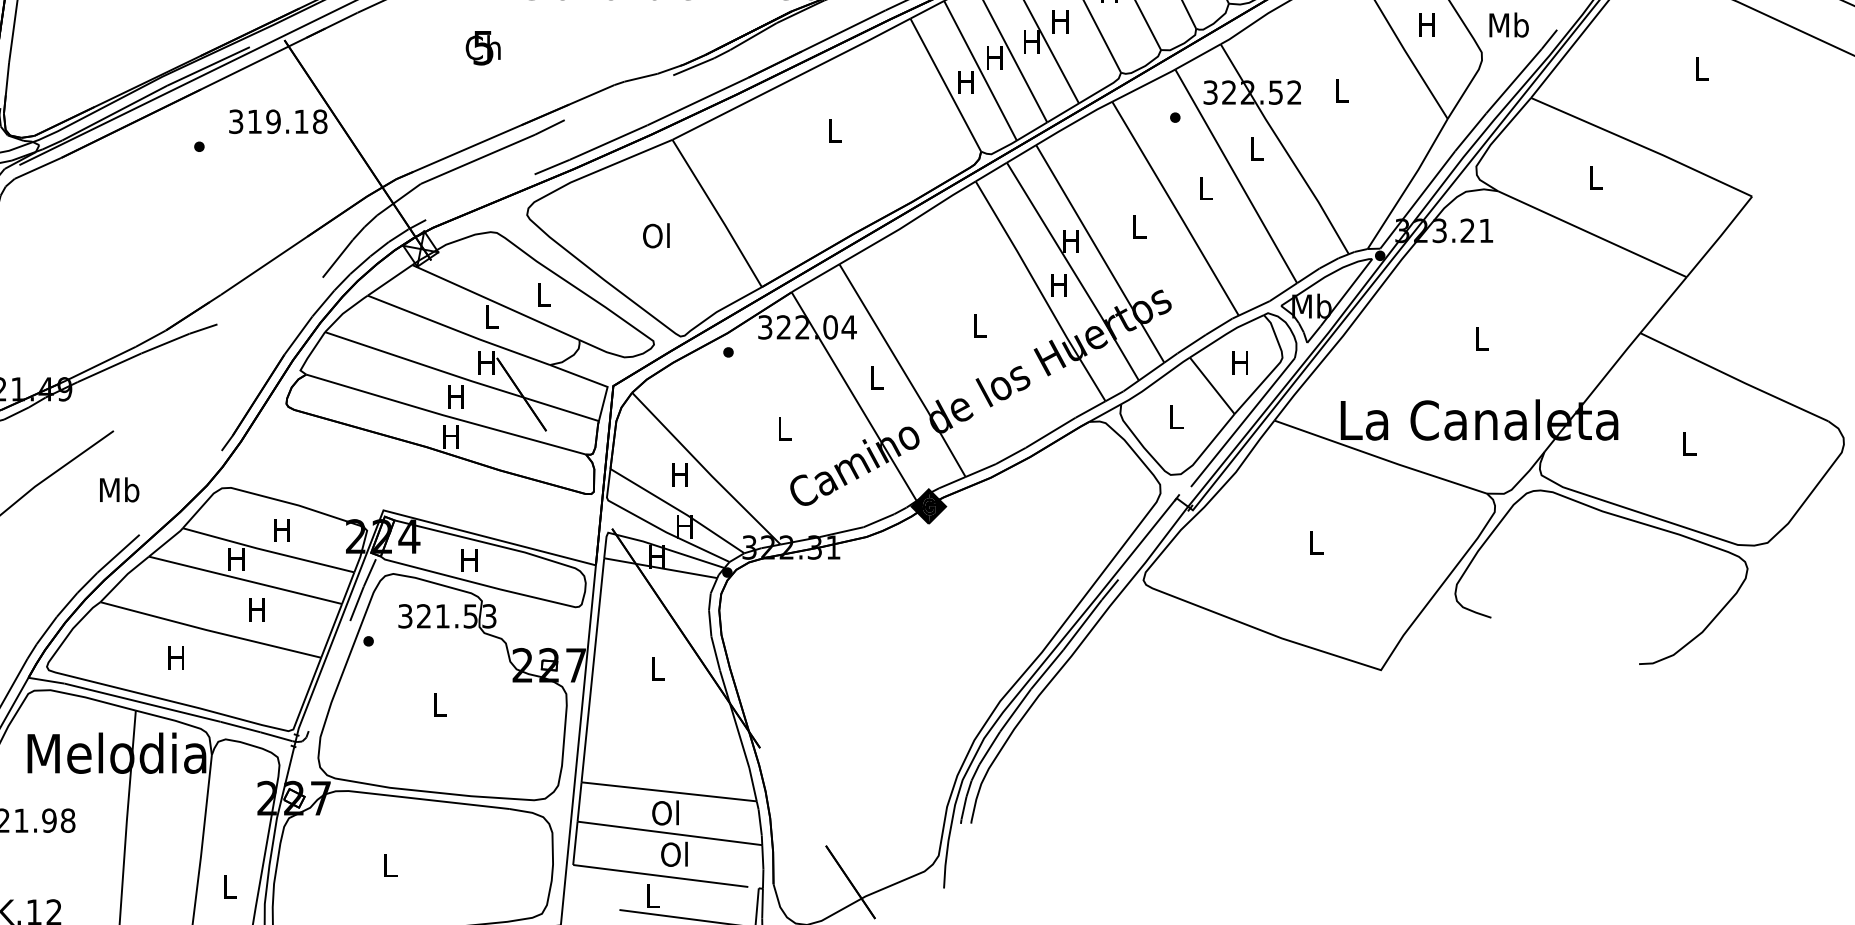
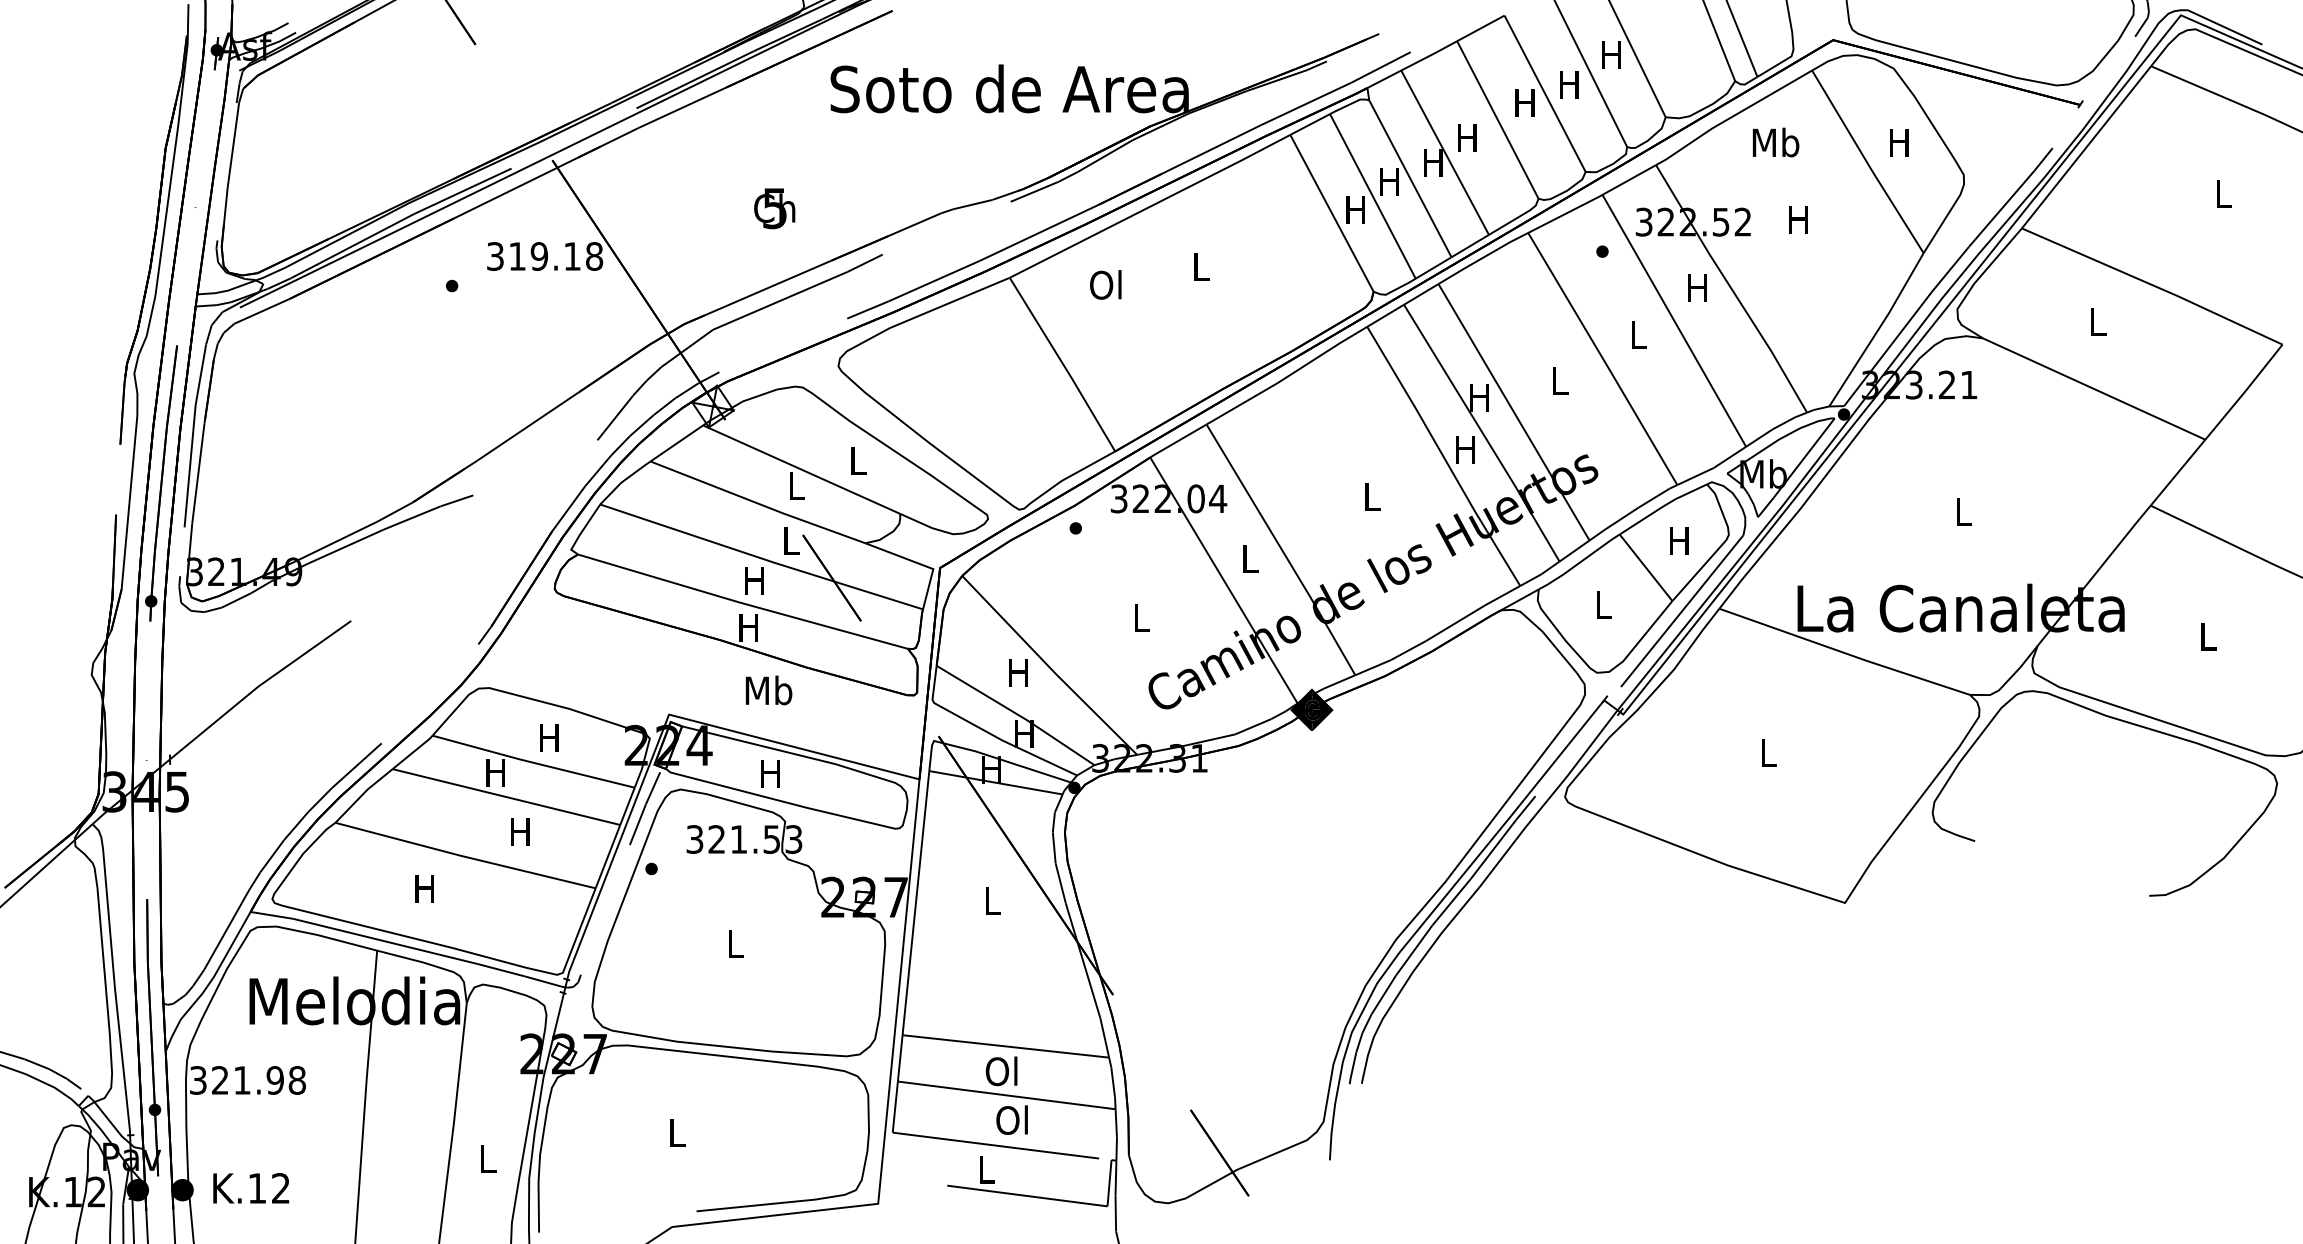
text: (1508, 25) -> (1775, 142), moved
text: (483, 47) -> (774, 208), moved
text: (1341, 90) -> (1798, 219), L -> H
text: (1255, 148) -> (1697, 287), L -> H
text: (656, 235) -> (1105, 284), moved
text: (486, 362) -> (790, 540), H -> L
text: (119, 489) -> (768, 690), moved

